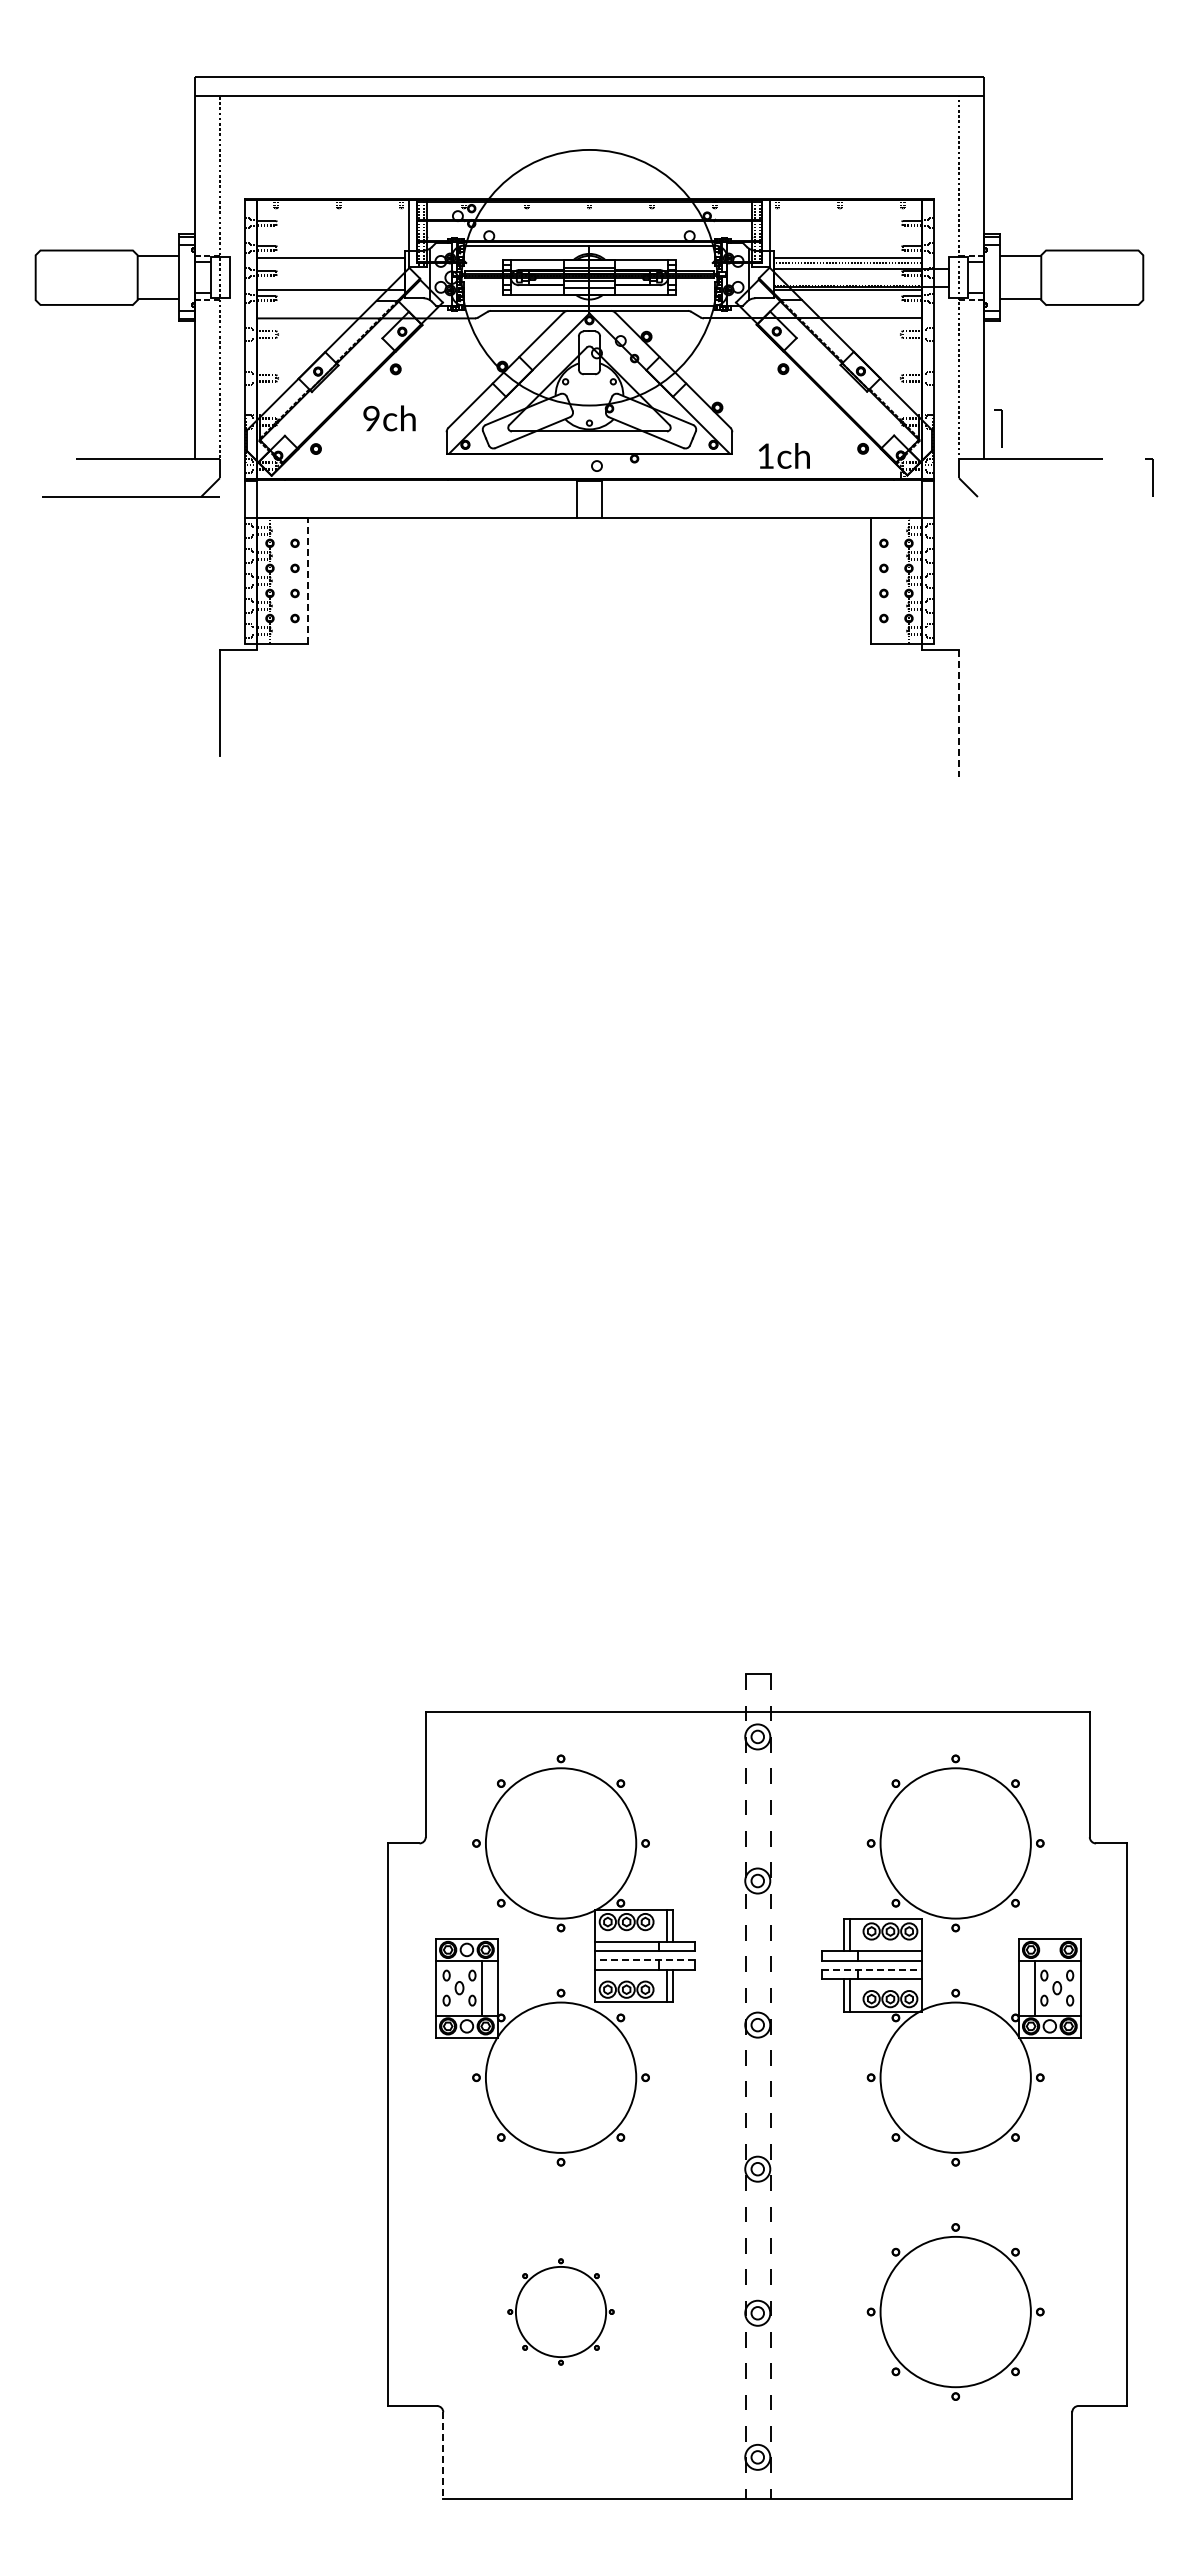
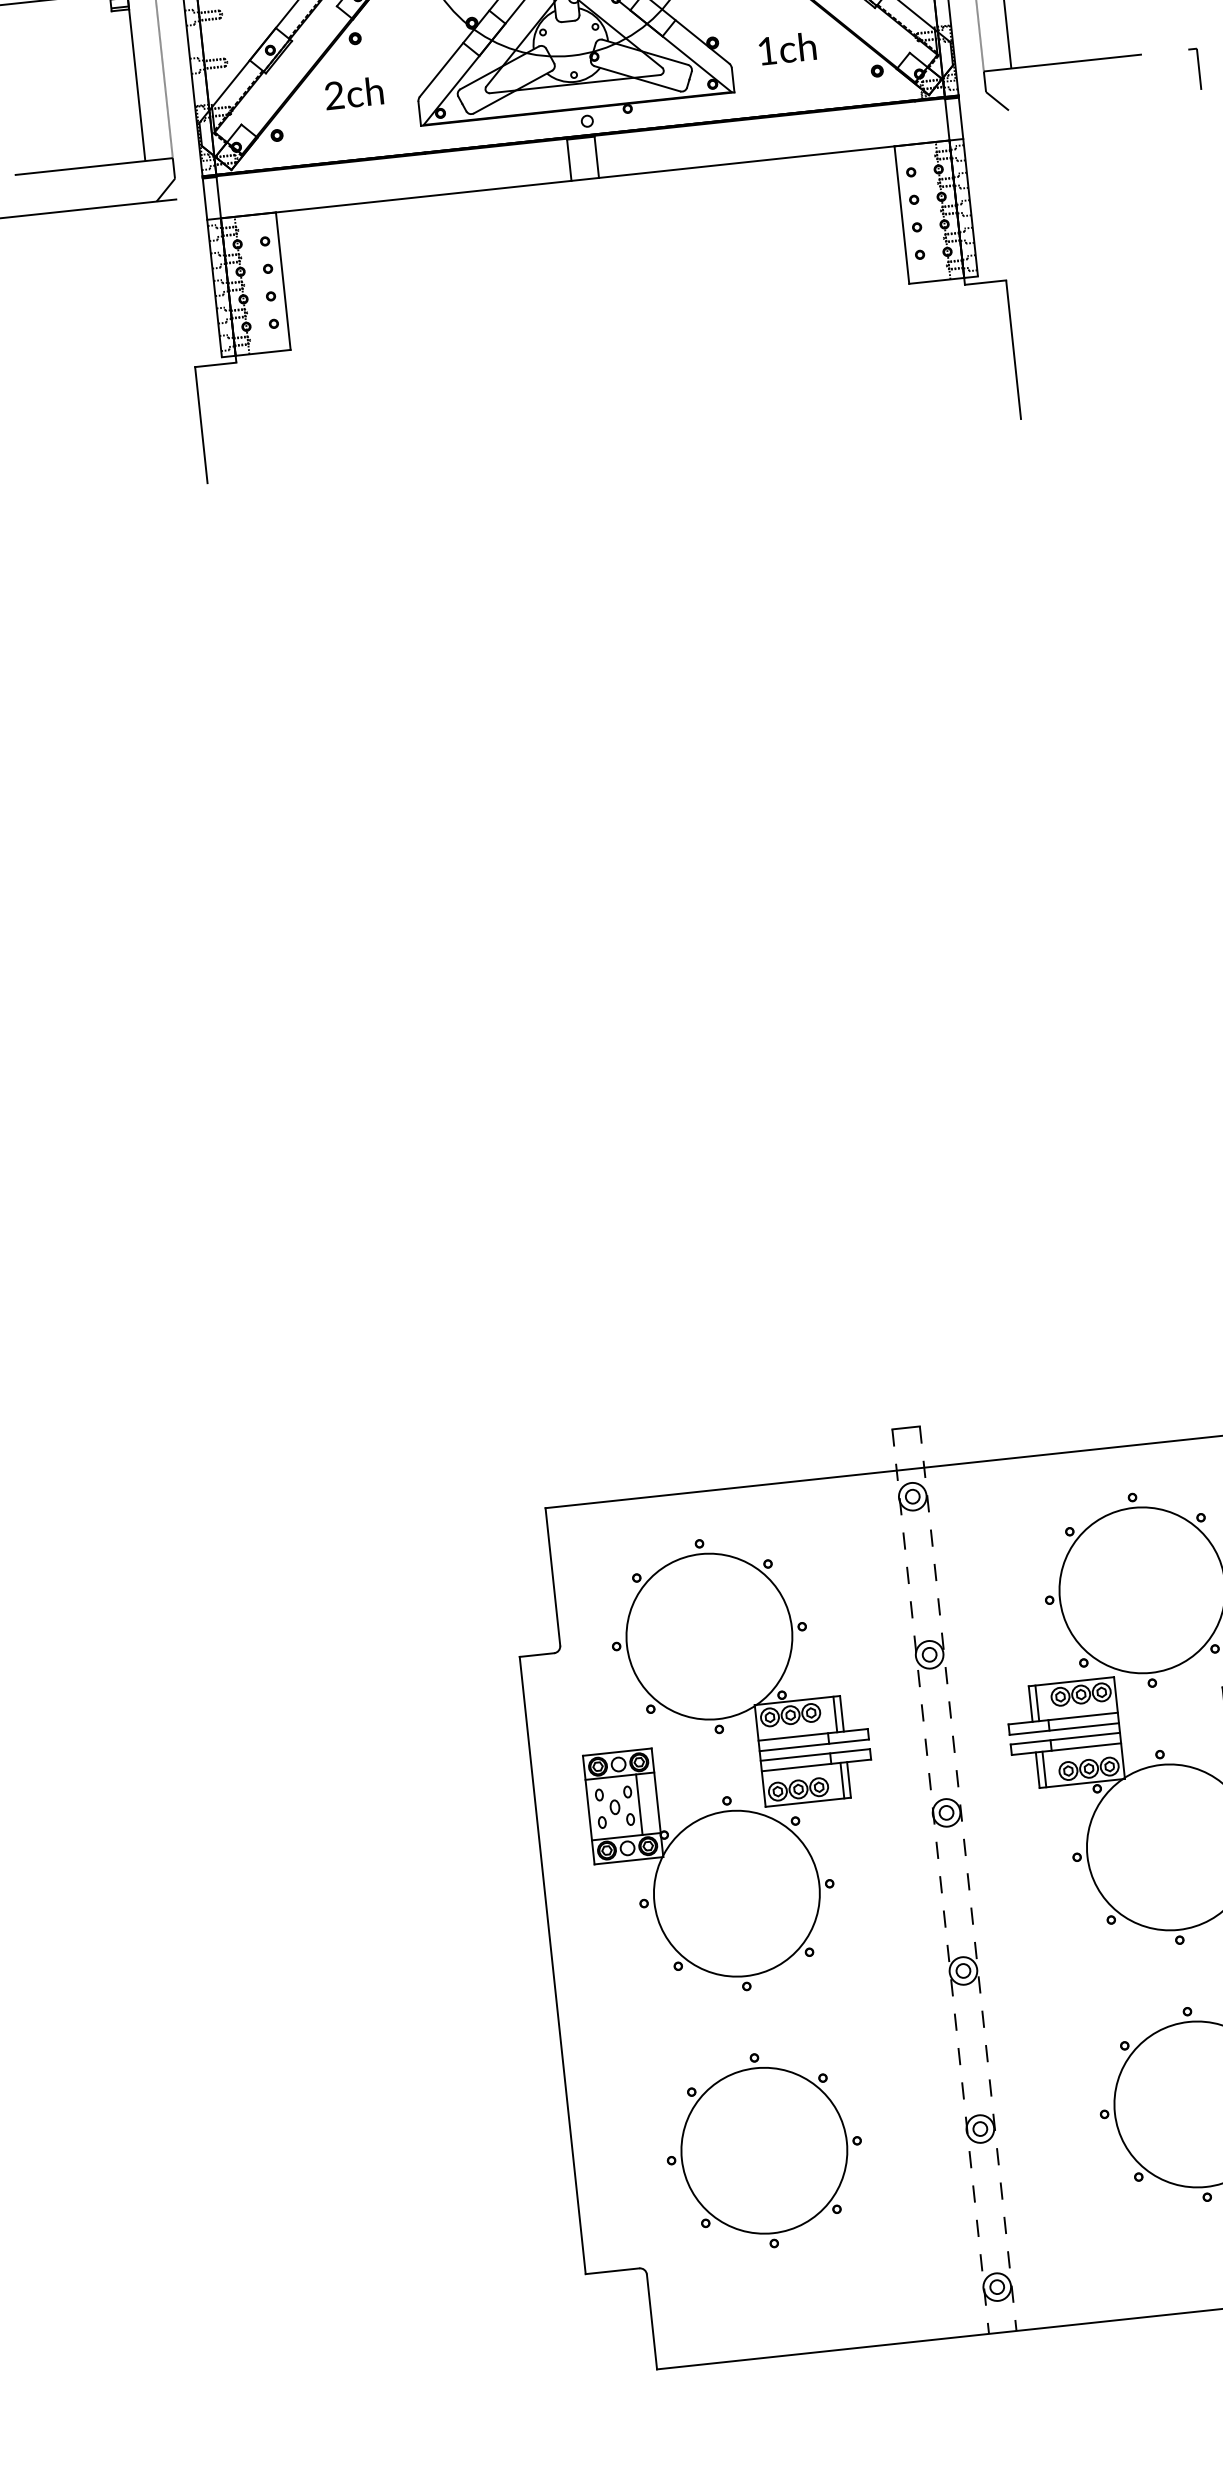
text: (371, 418) -> (334, 95), 9ch -> 2ch
part: (998, 428) -> (1023, 32), removed
text: (784, 455) -> (787, 48), moved
line: (307, 580) -> (283, 280), dashed -> solid
line: (959, 713) -> (1014, 350), dashed -> solid
line: (645, 1960) -> (815, 1755), dashed -> solid
line: (871, 1969) -> (1064, 1738), dashed -> solid
part: (560, 2311) -> (763, 2150), size x1.67
line: (443, 2455) -> (652, 2321), dashed -> solid

